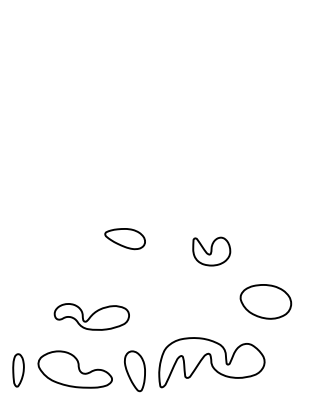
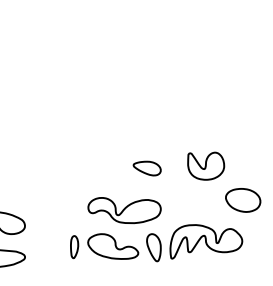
part: (124, 238) -> (146, 168), moved
part: (212, 250) -> (206, 165), size x1.43
part: (91, 316) -> (124, 210), size x1.43

